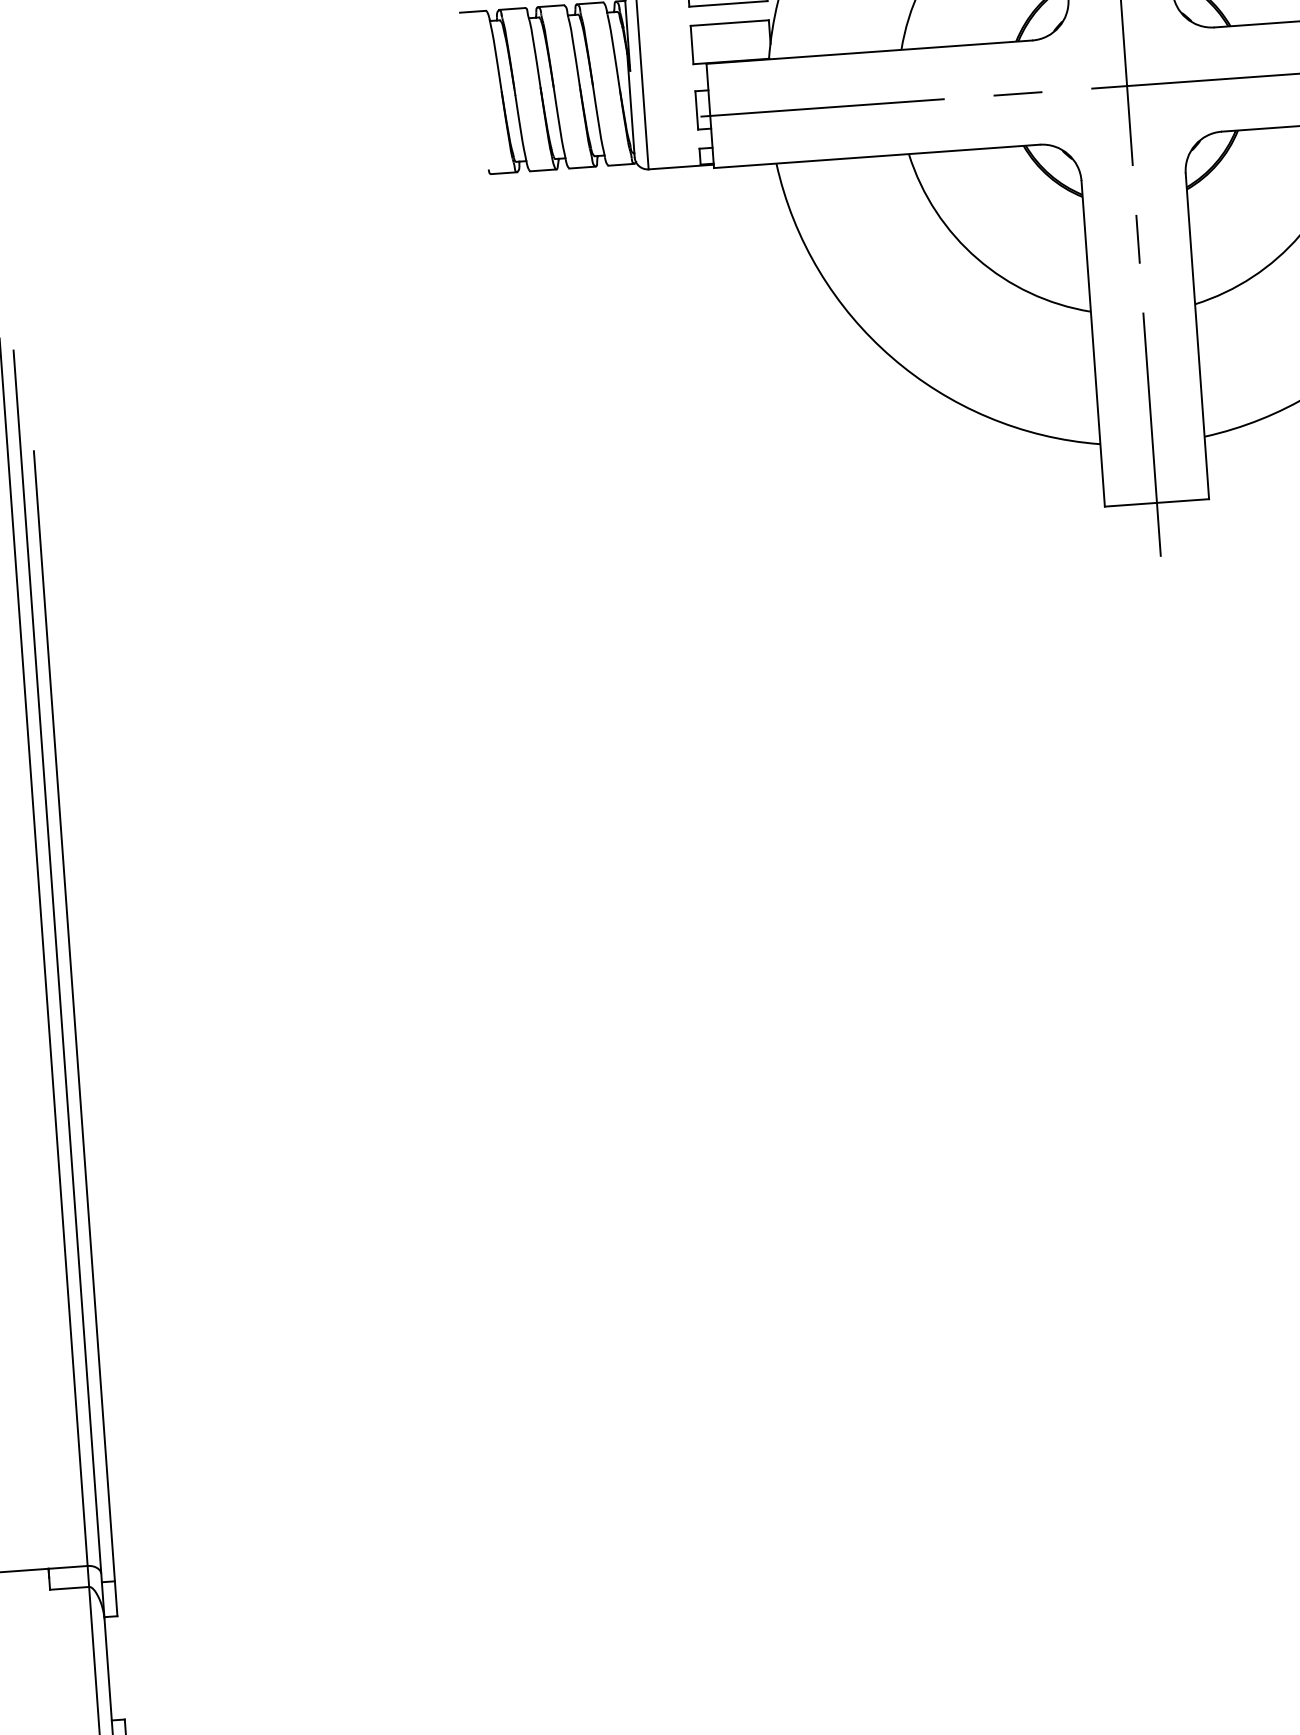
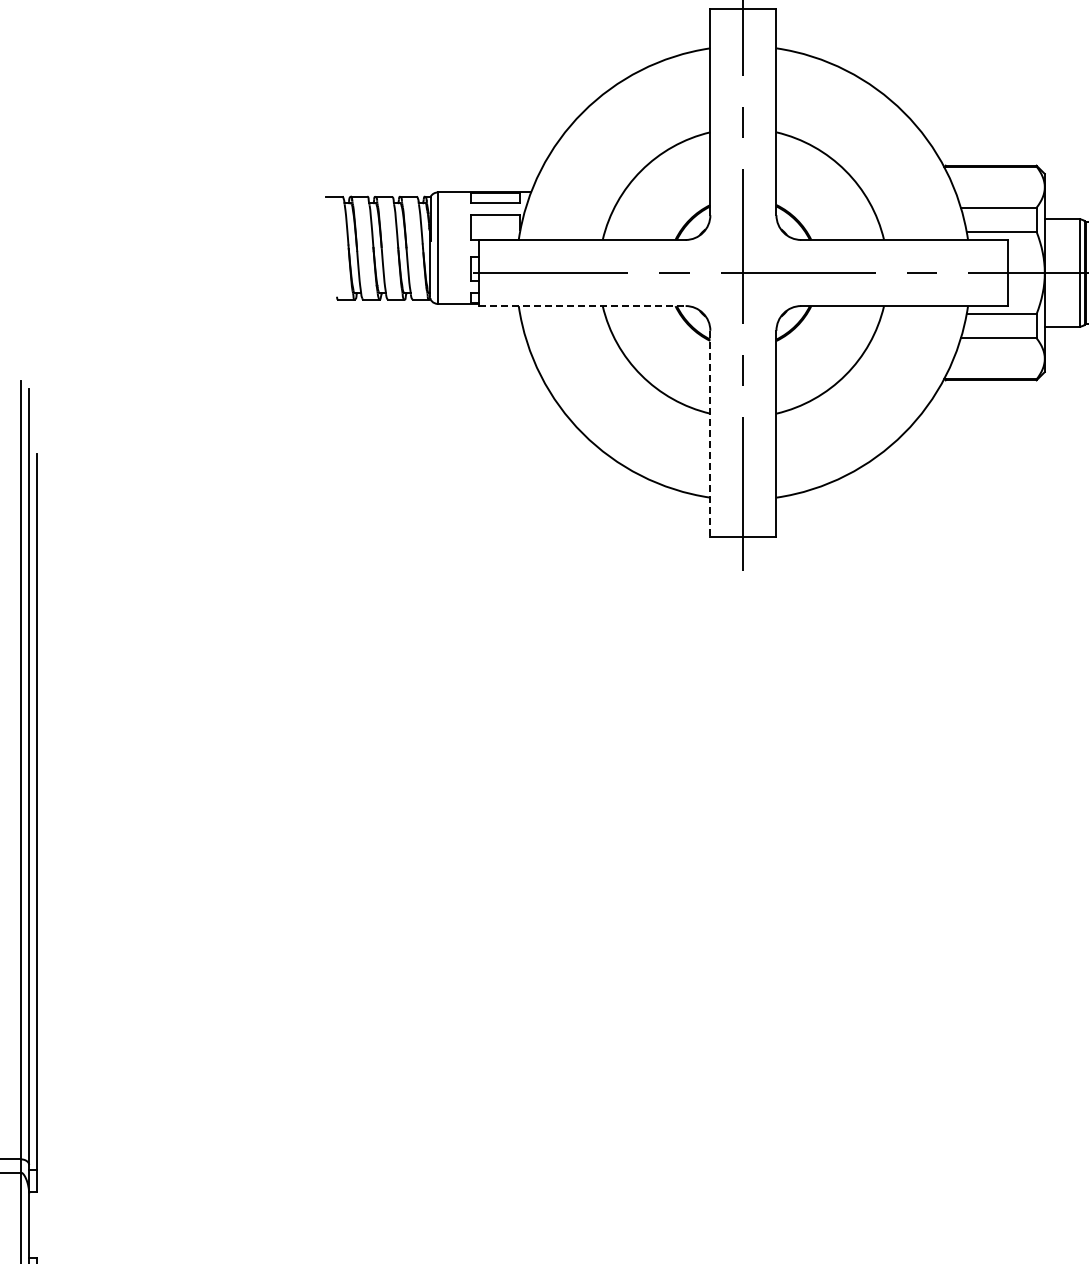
line: (877, 157) -> (582, 306), solid -> dashed
line: (1093, 344) -> (710, 434), solid -> dashed

